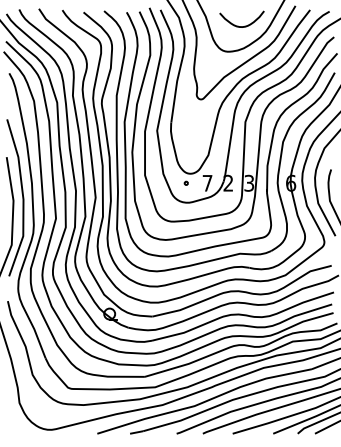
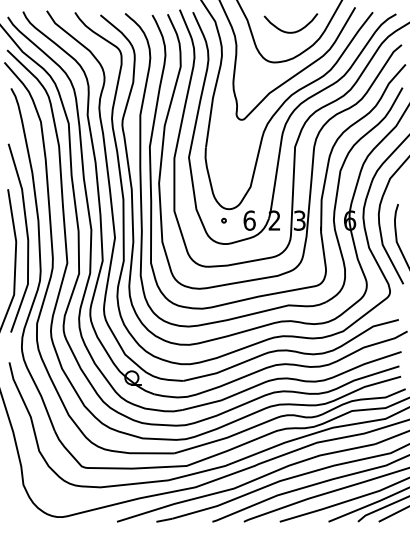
text: (207, 183) -> (249, 220), 7 -> 6

